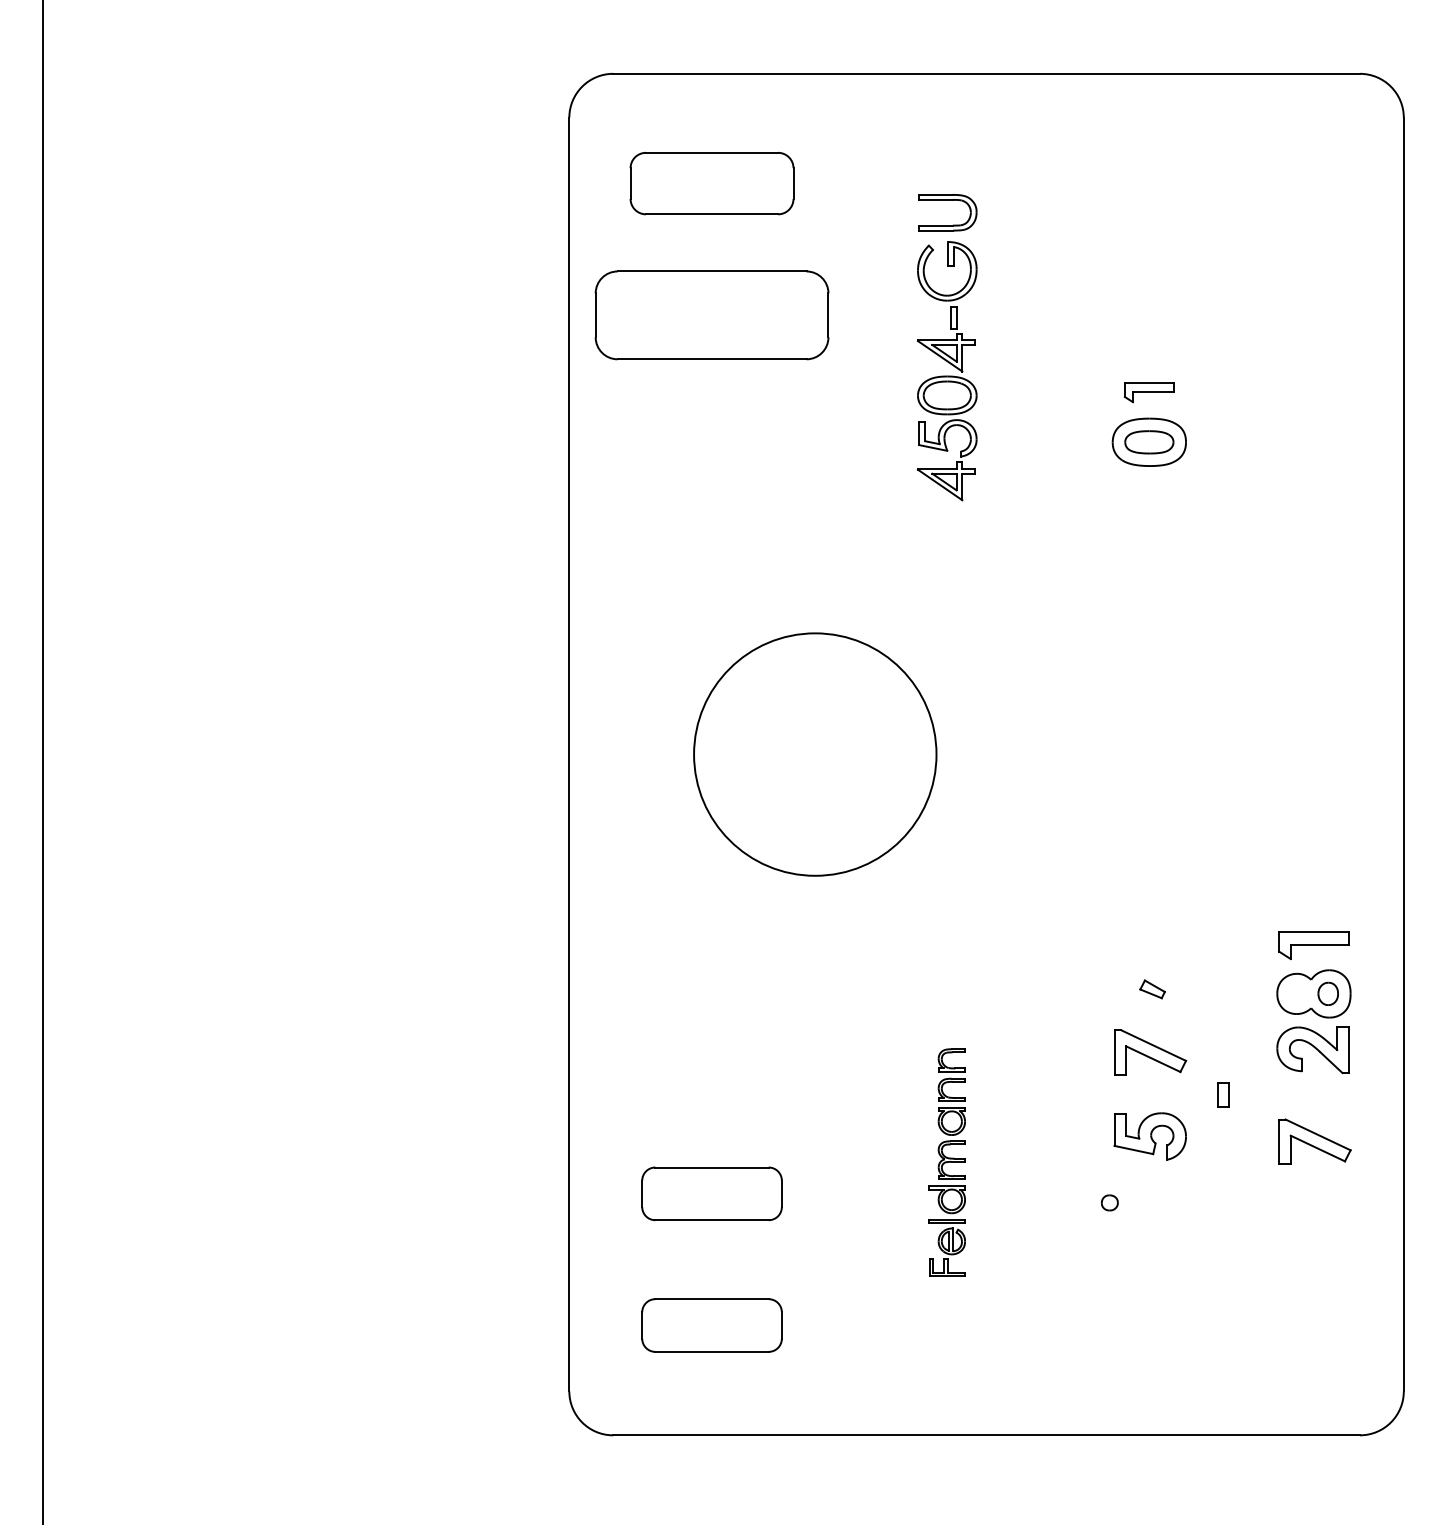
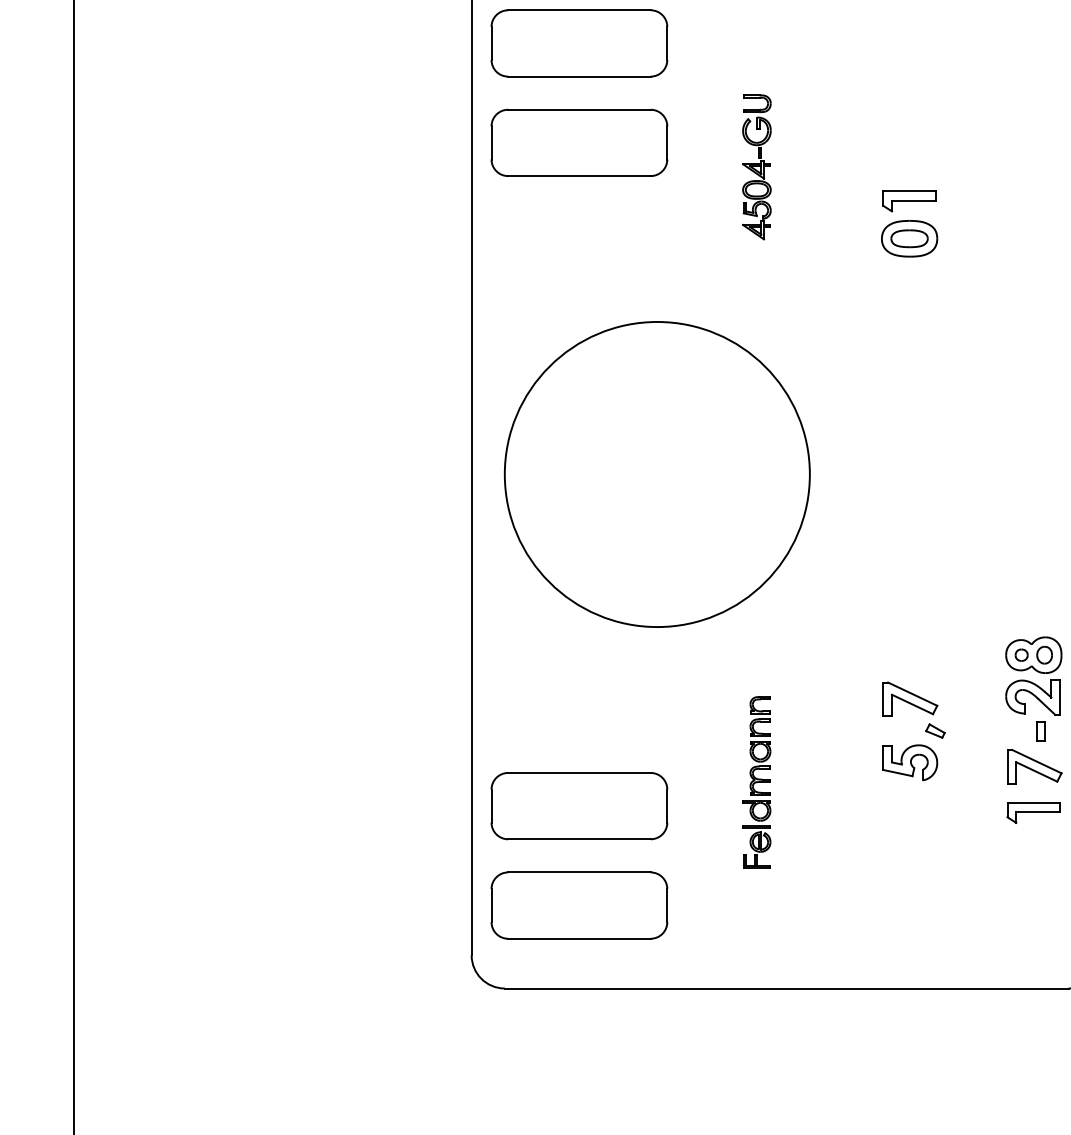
part: (711, 183) -> (578, 43), size x1.43
part: (946, 347) -> (756, 167), size x0.62
part: (1148, 392) -> (908, 201), size x1.43
circle: (815, 754) -> (657, 474), size x1.67
part: (1313, 945) -> (1033, 812), moved
part: (1152, 989) -> (935, 731), moved
part: (1223, 1094) -> (1041, 731), moved
part: (711, 1193) -> (578, 805), size x1.67
part: (1109, 1202) -> (1021, 654), moved
part: (711, 1325) -> (578, 905), size x1.67

